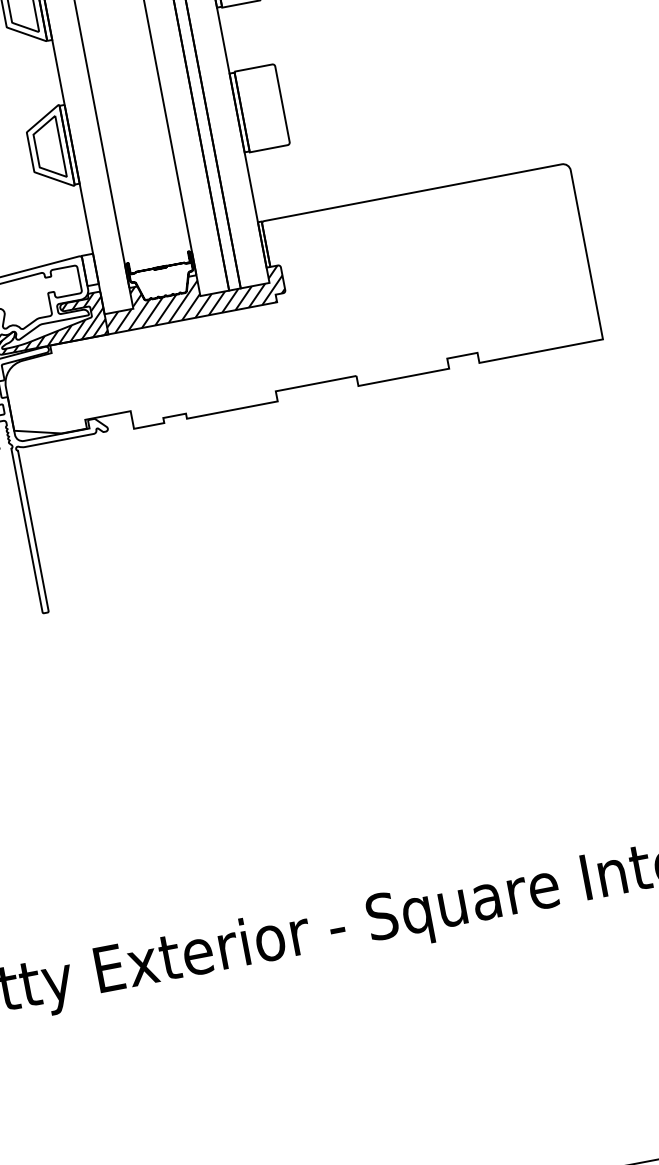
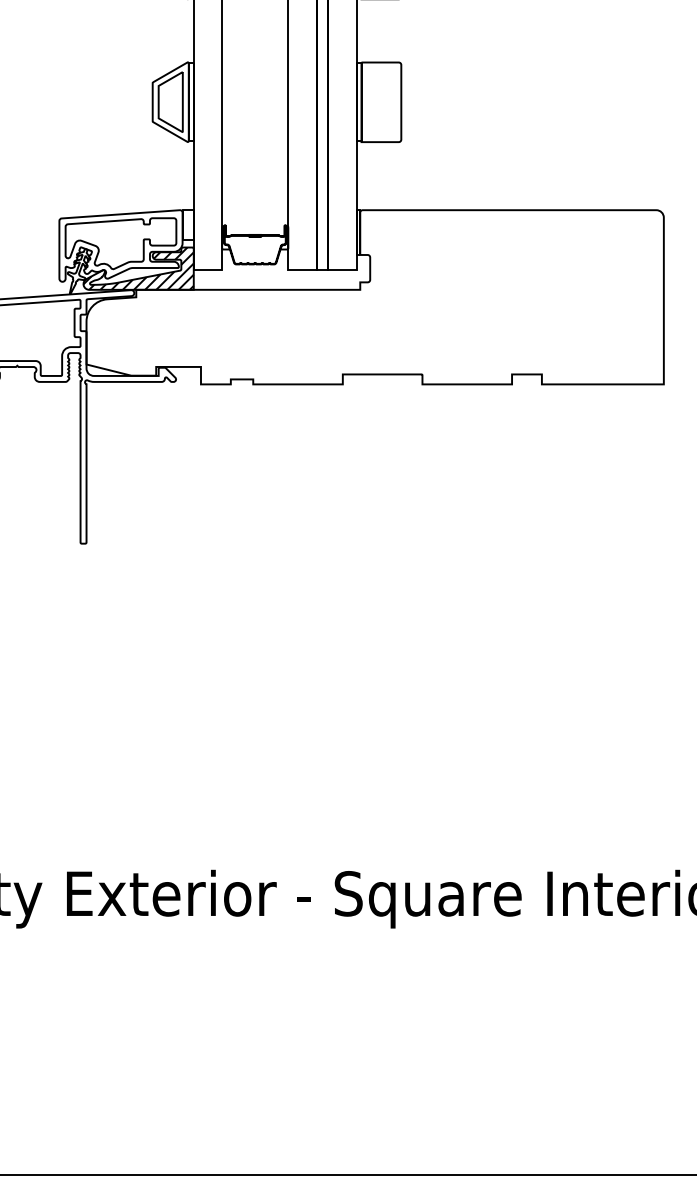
hatch: (193, 296) -> (281, 269), removed

